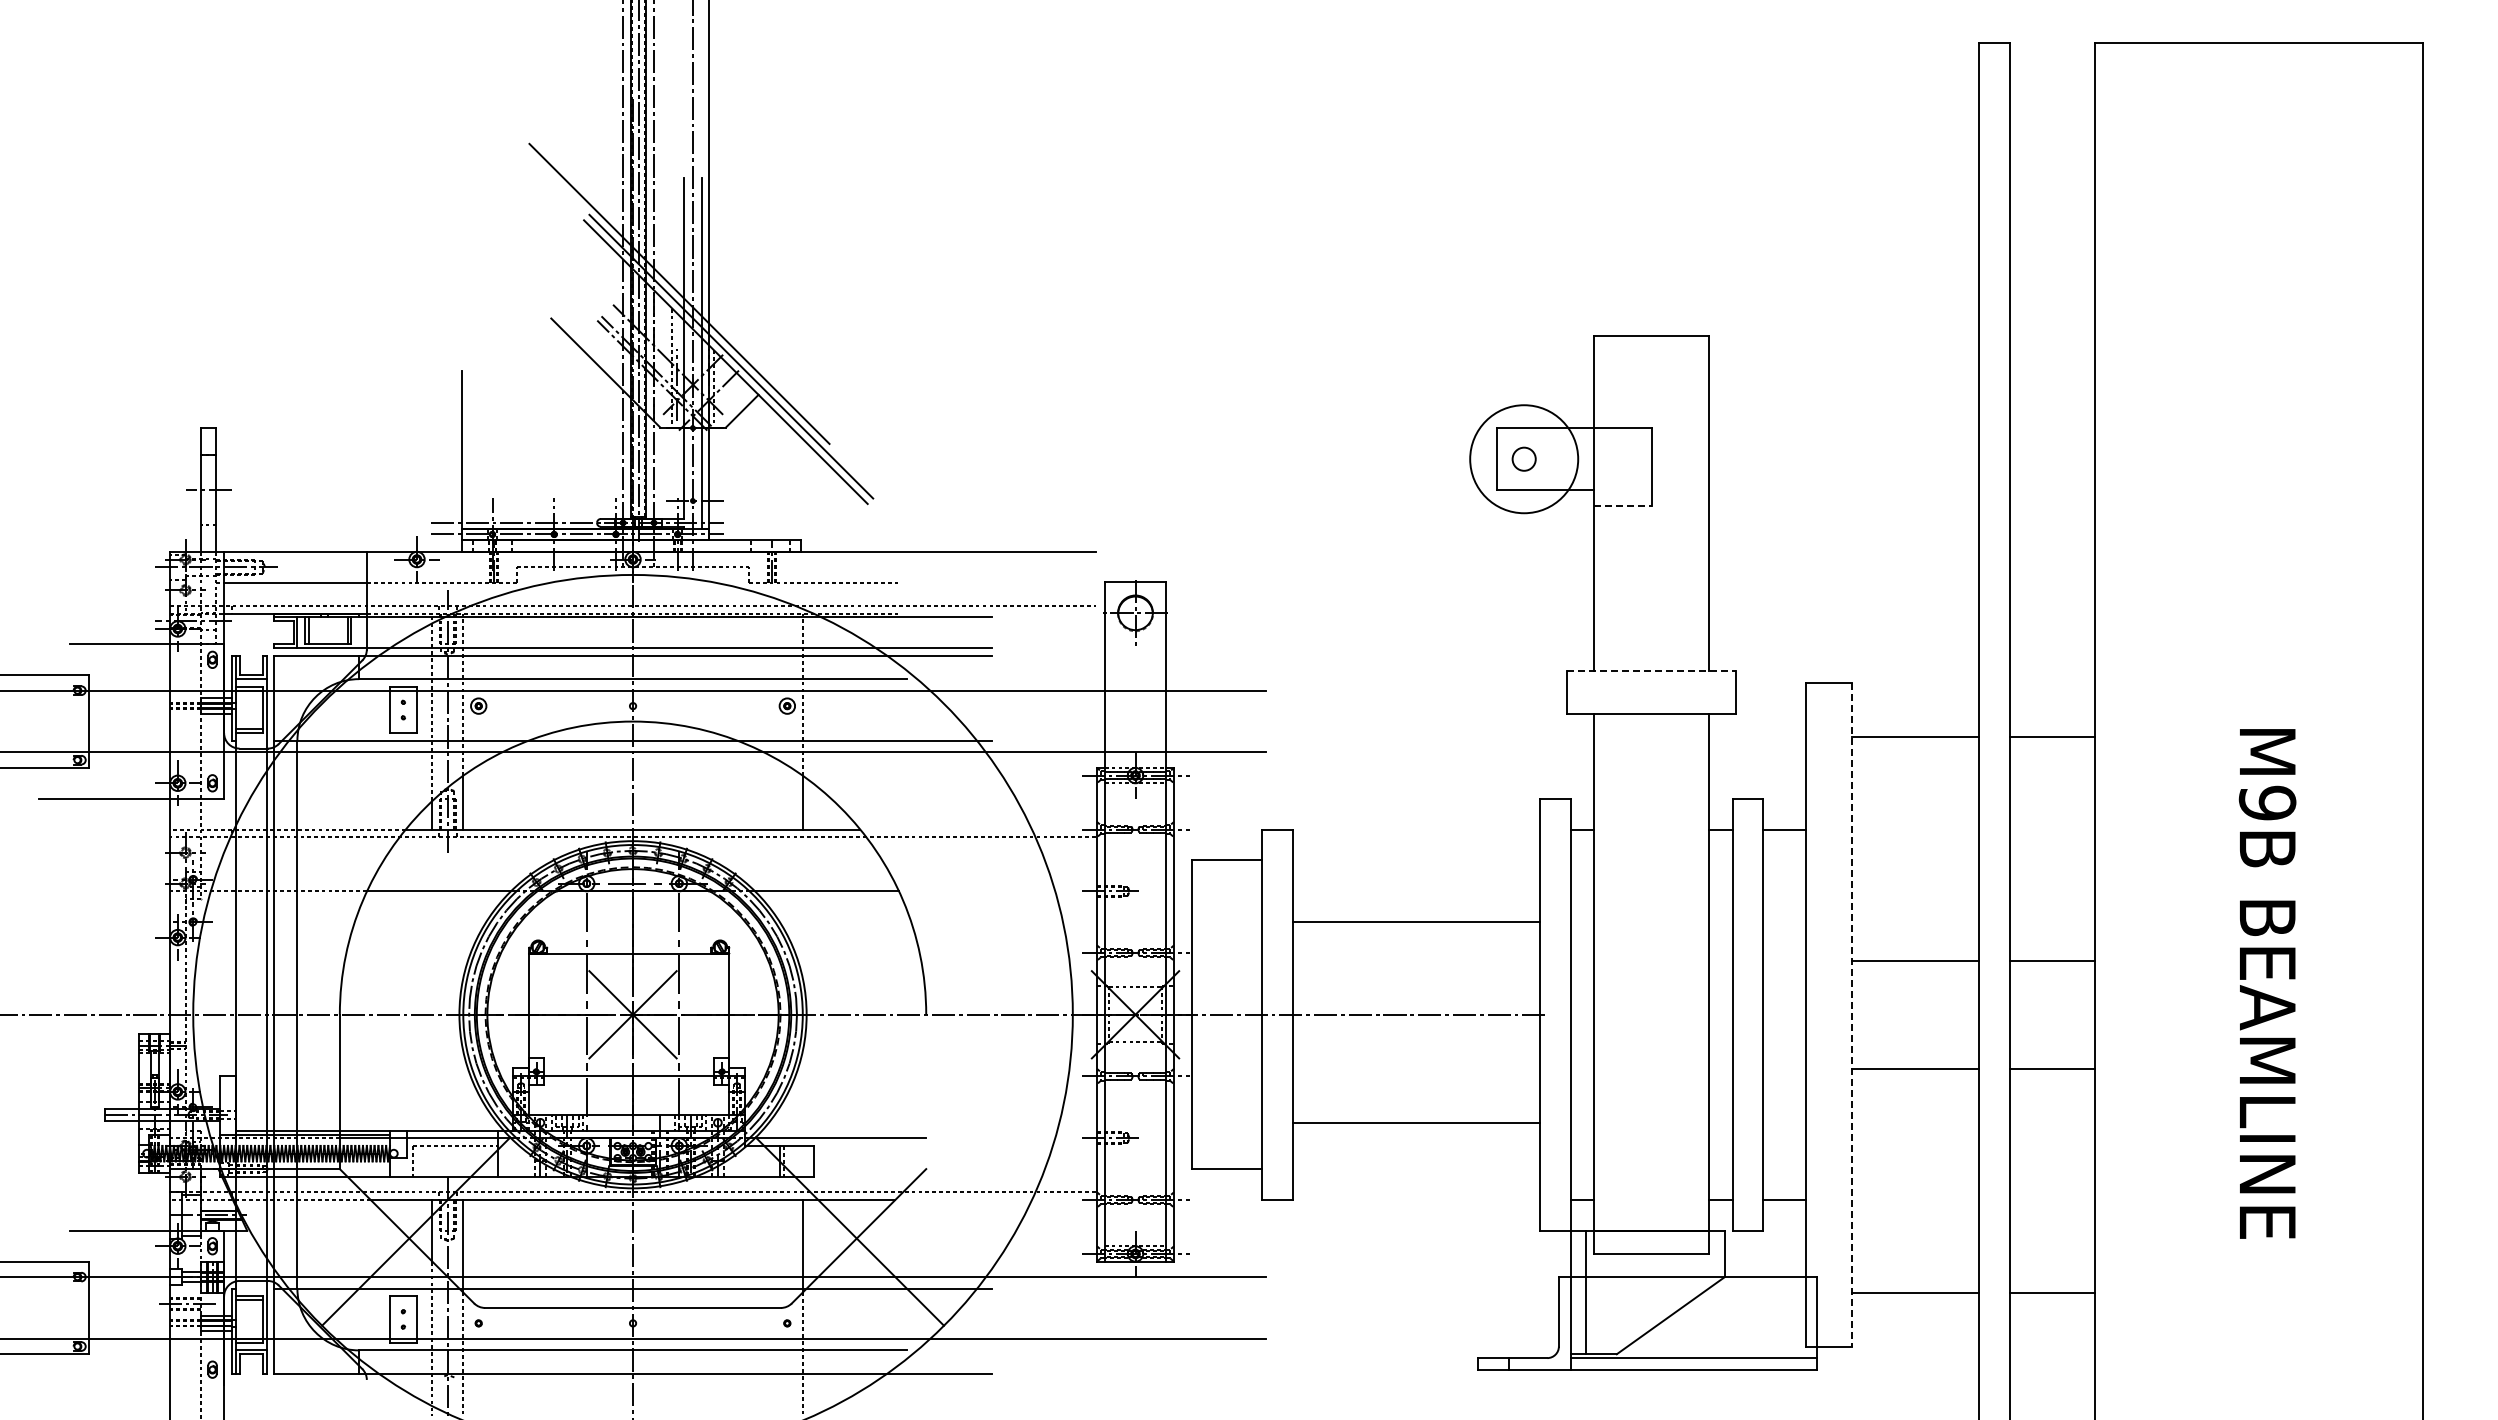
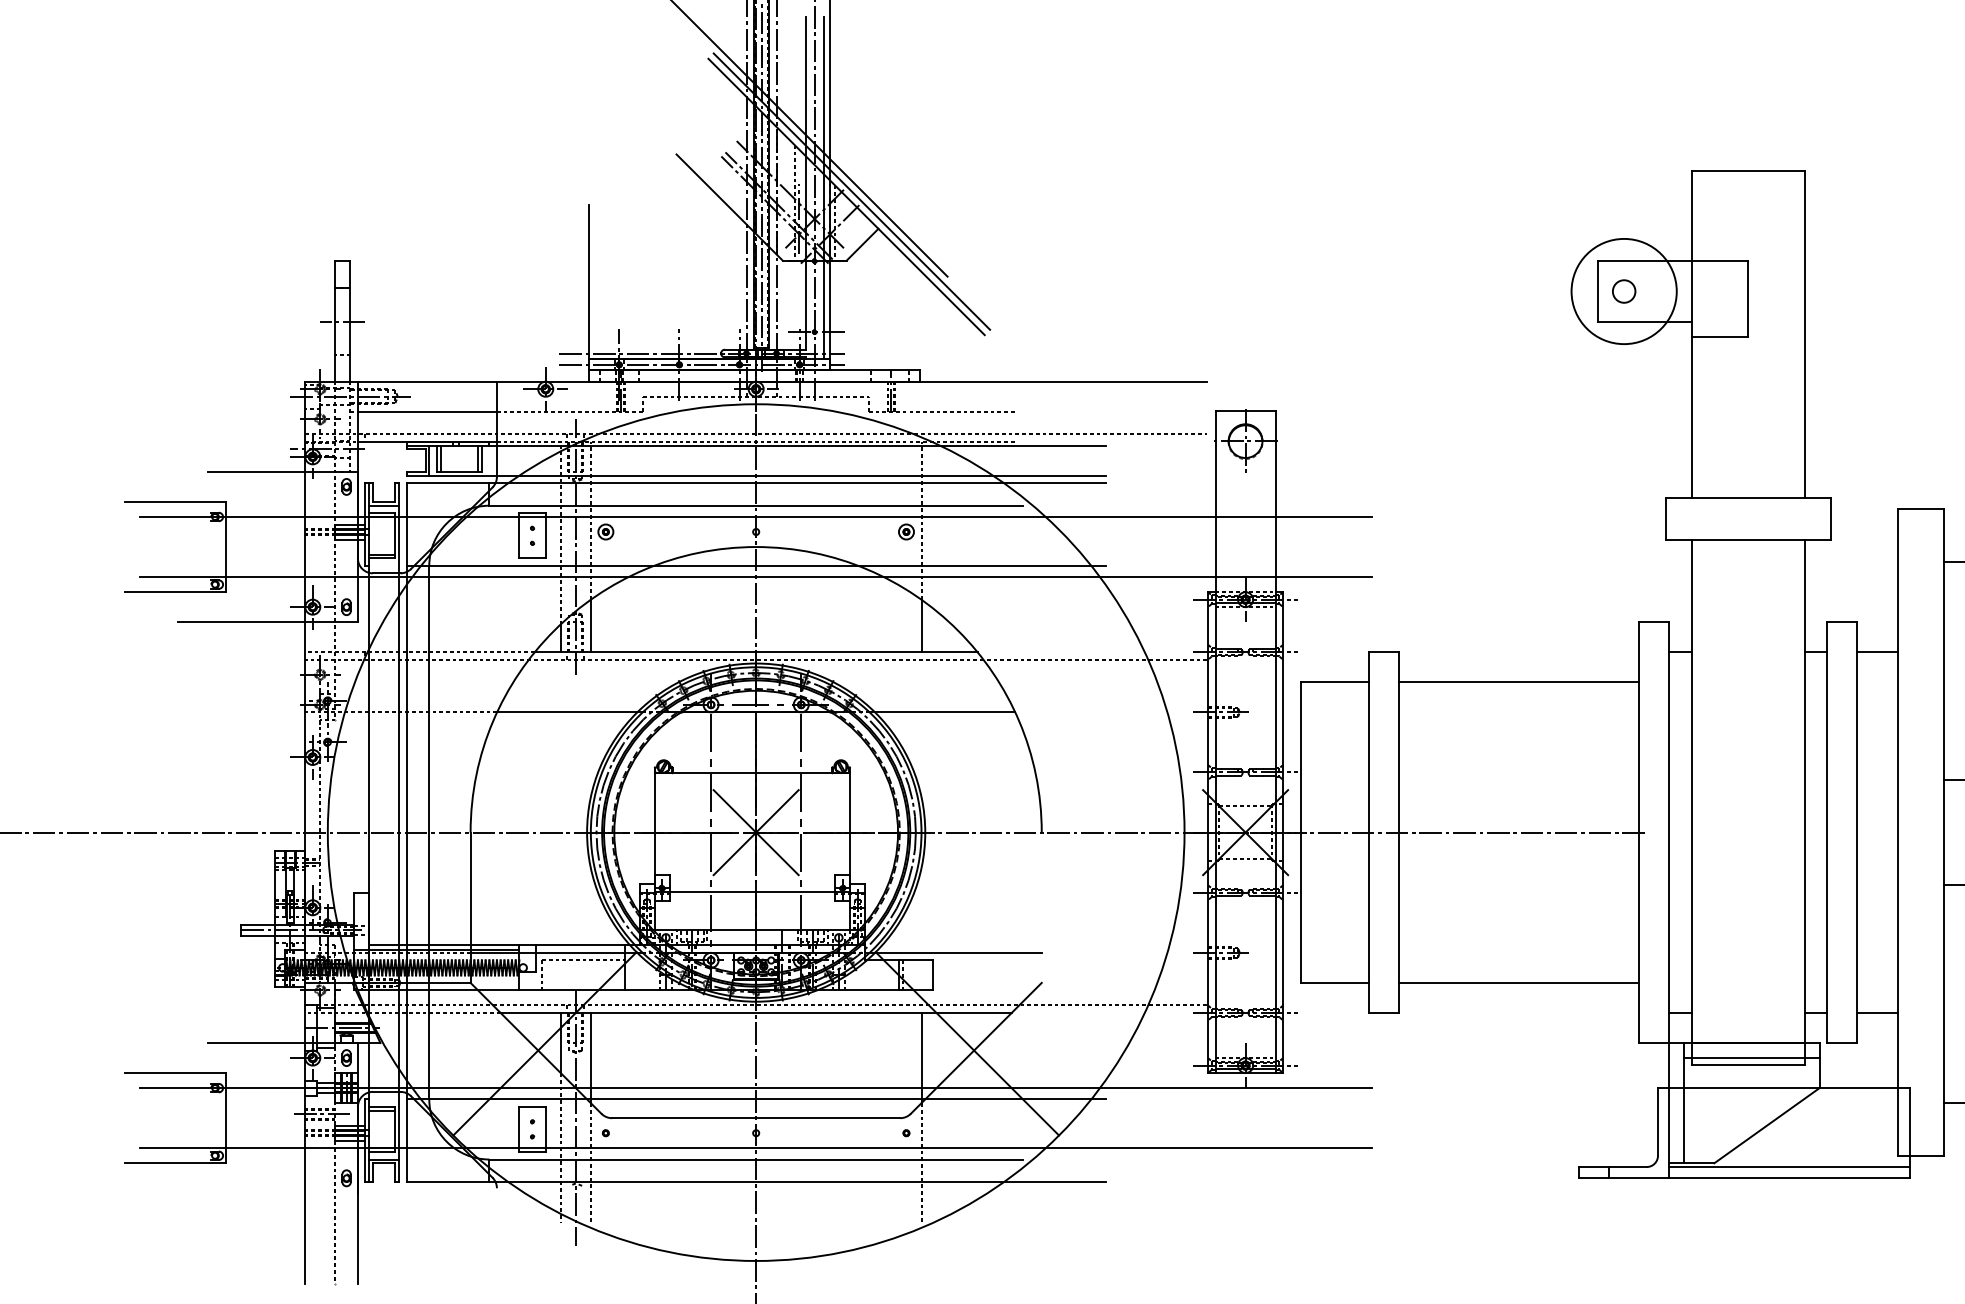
line: (1622, 505) -> (1719, 336), dashed -> solid
line: (1651, 671) -> (1748, 498), dashed -> solid
line: (1415, 922) -> (1518, 682), moved
line: (1852, 1014) -> (1943, 832), dashed -> solid
line: (1415, 1123) -> (1518, 983), moved
line: (1654, 1246) -> (1751, 1058), added

